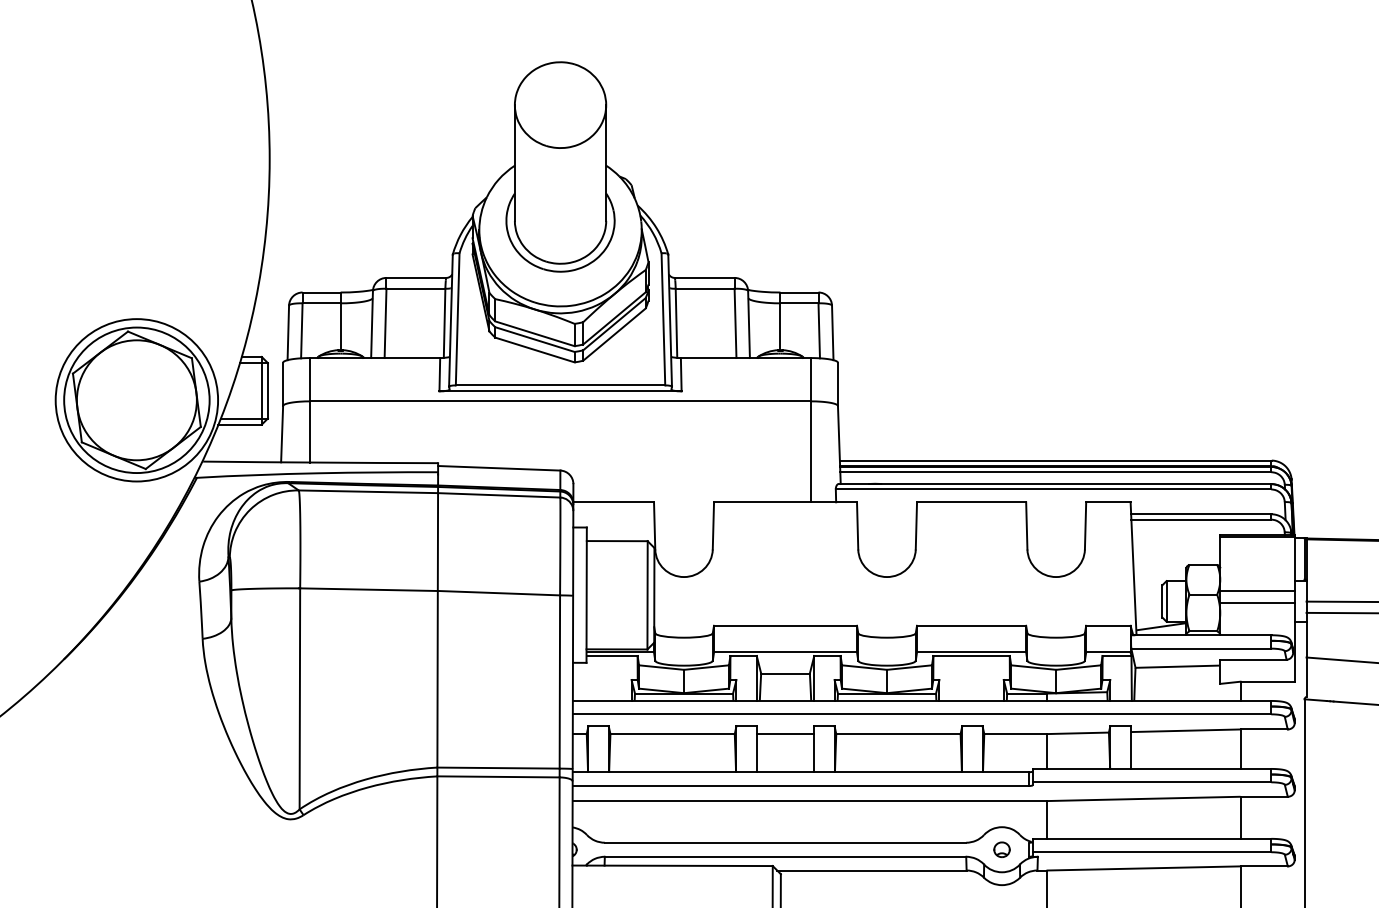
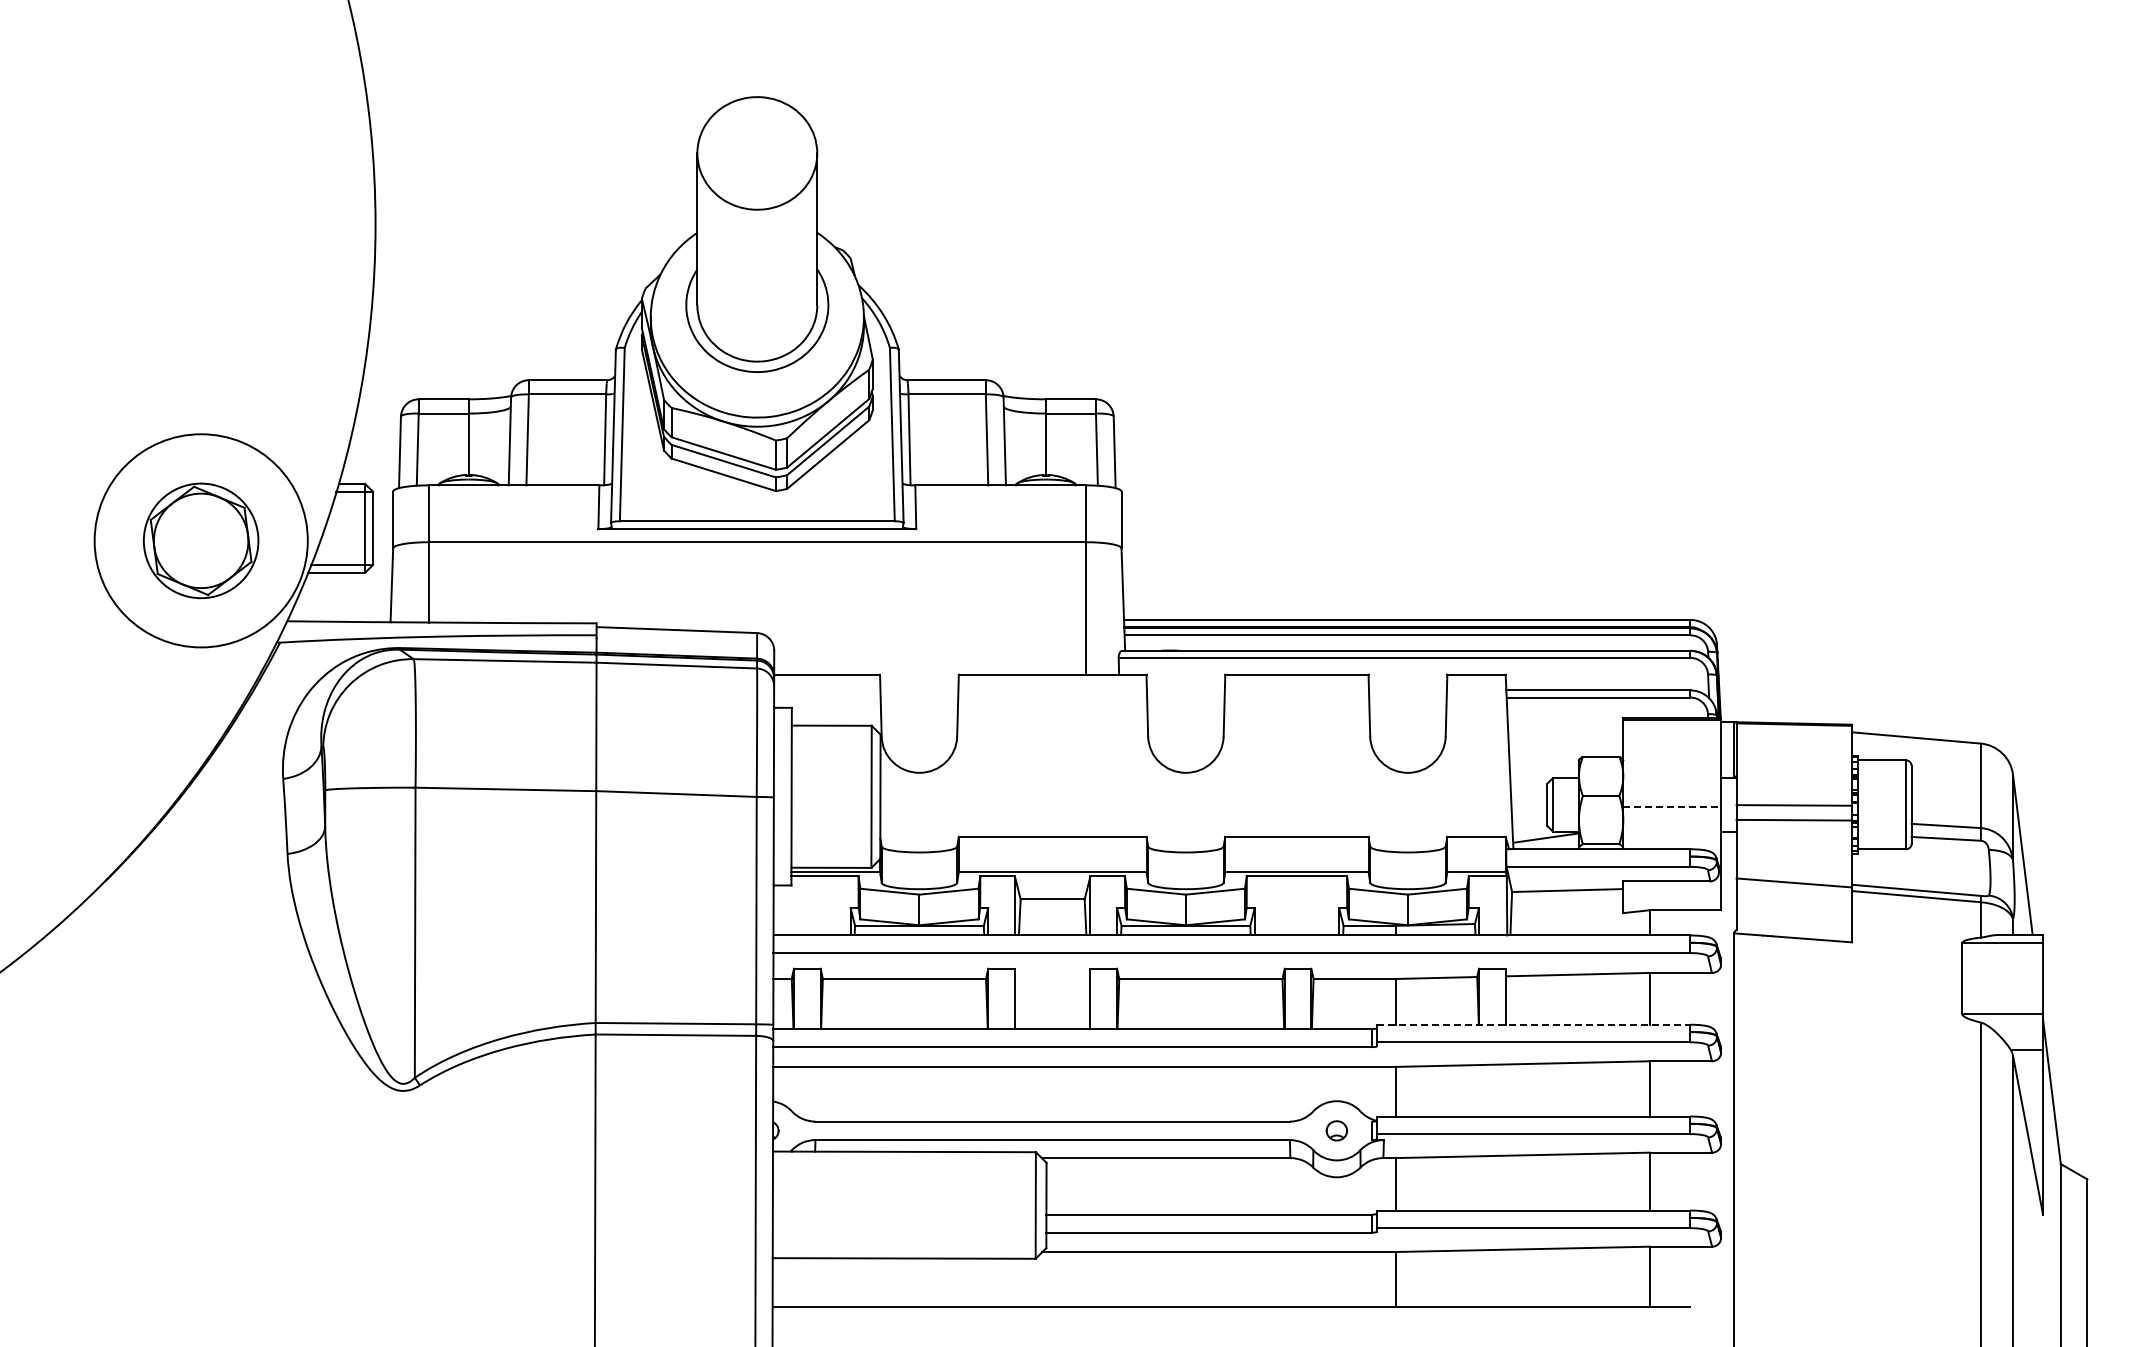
part: (136, 400) -> (200, 540), size x0.6
line: (1257, 591) -> (1672, 791), removed
line: (1257, 602) -> (1672, 806), solid -> dashed
line: (785, 733) -> (1052, 978), removed
line: (1151, 768) -> (1533, 1024), solid -> dashed

